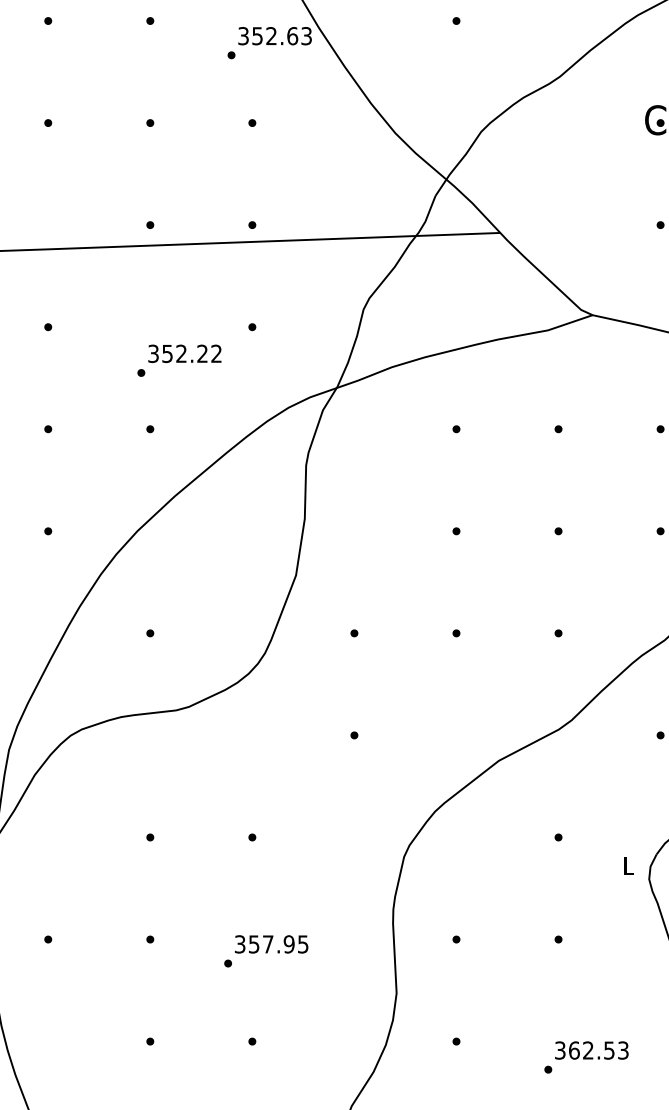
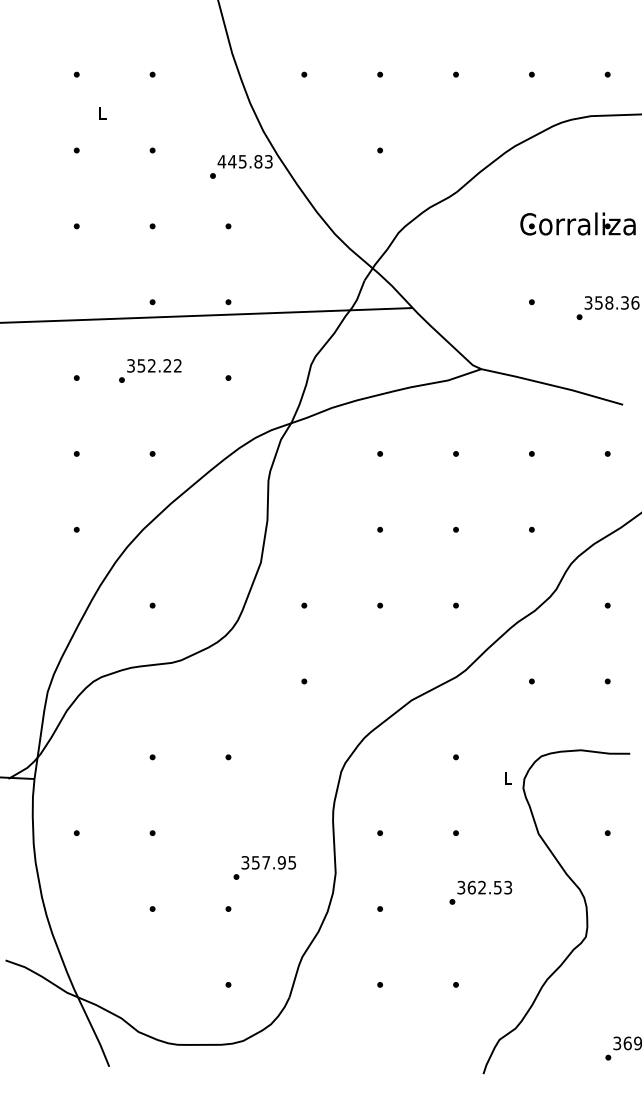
text: (267, 35) -> (239, 161), 352.63 -> 445.83
text: (179, 360) -> (150, 370), moved
text: (265, 950) -> (264, 867), moved
text: (586, 1057) -> (480, 892), moved

